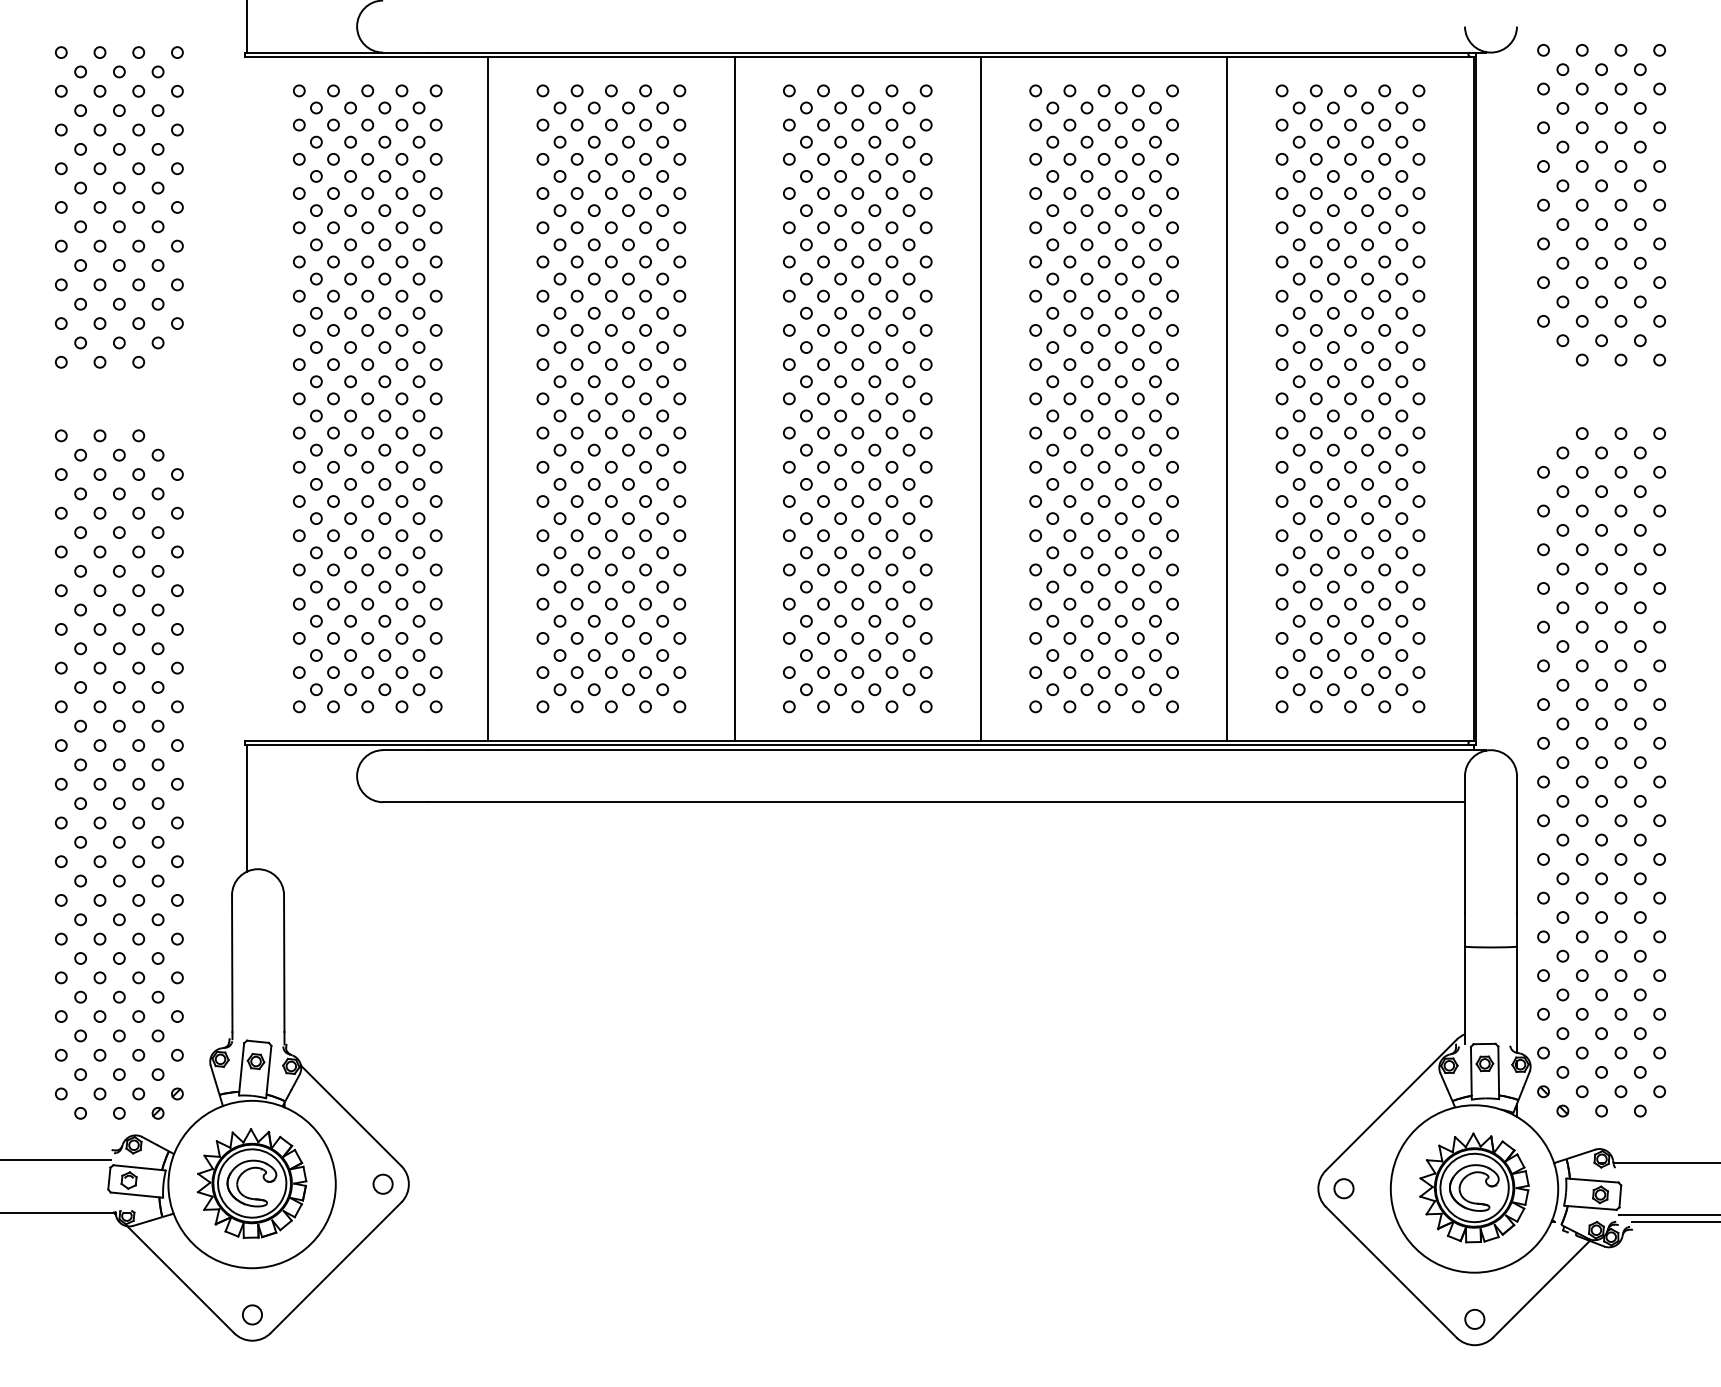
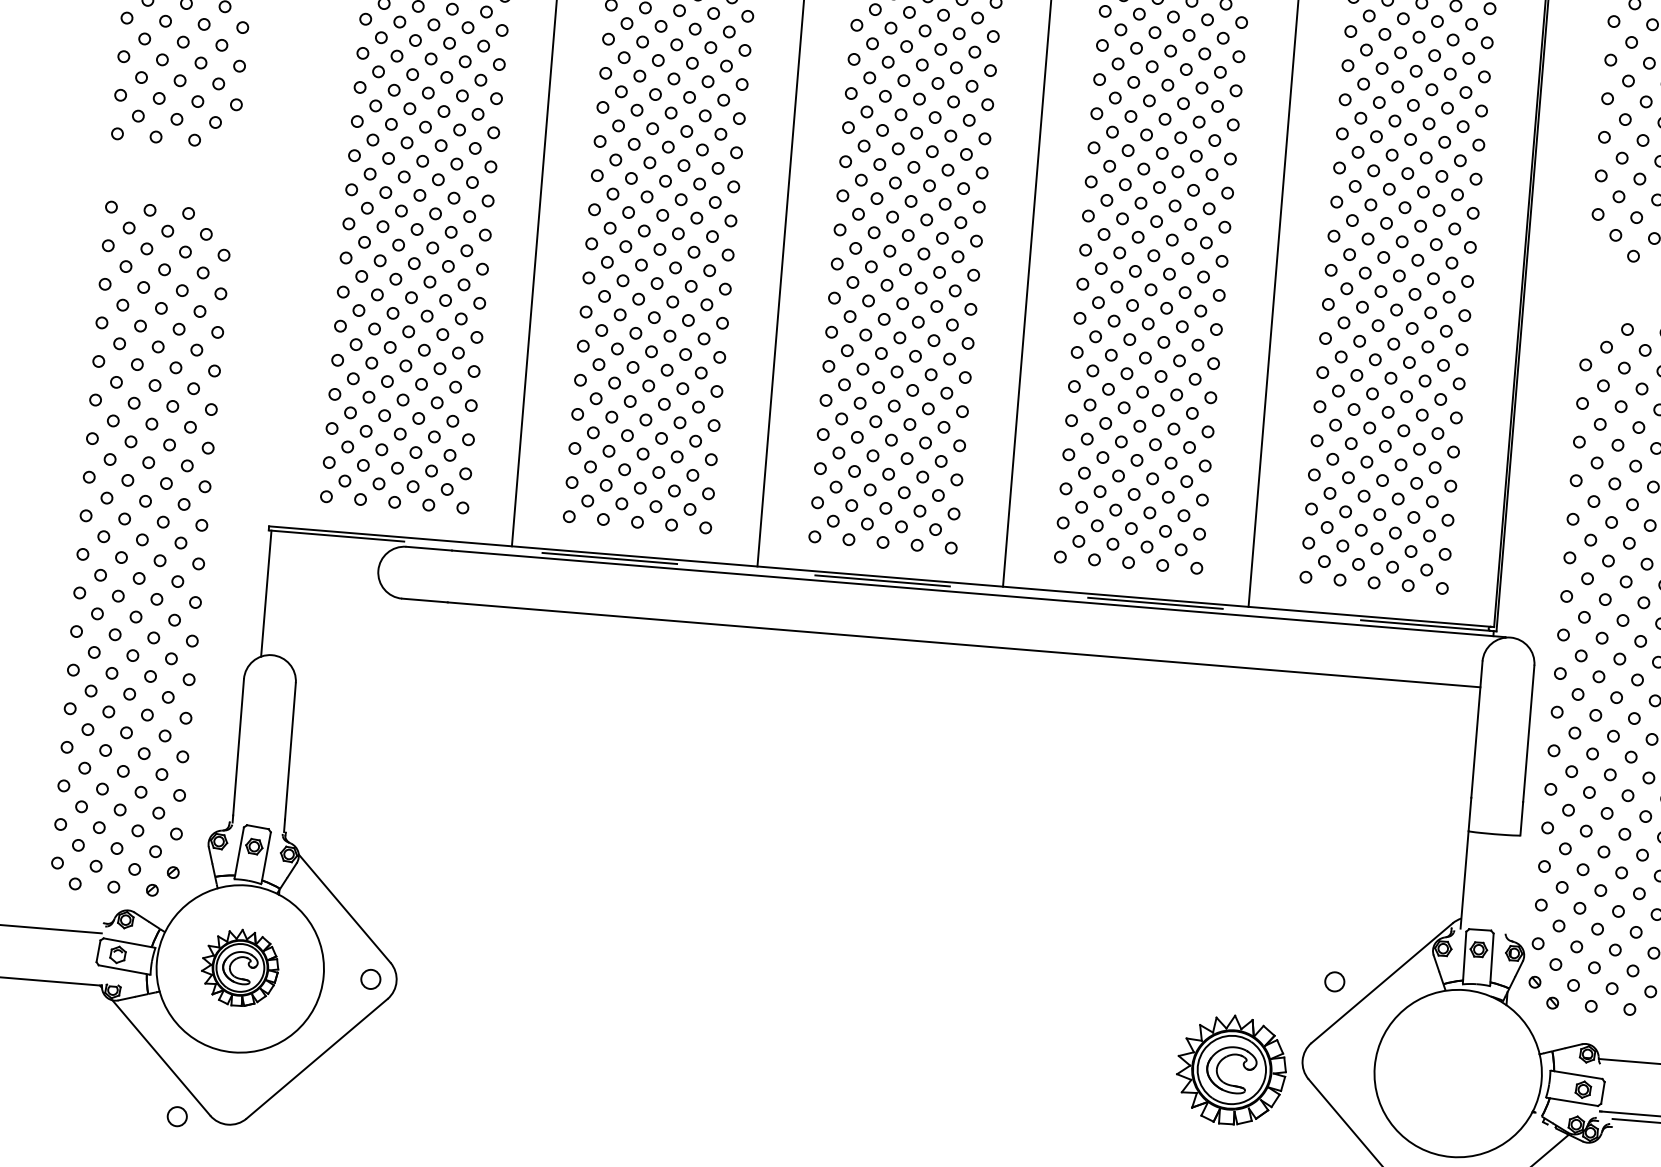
line: (857, 745) -> (879, 581), solid -> dashed
line: (1517, 999) -> (1516, 888), removed
part: (251, 1183) -> (239, 967), size x0.7
part: (1474, 1187) -> (1231, 1069), moved
circle: (1343, 1188) -> (1334, 981), moved
circle: (252, 1314) -> (177, 1116), moved

